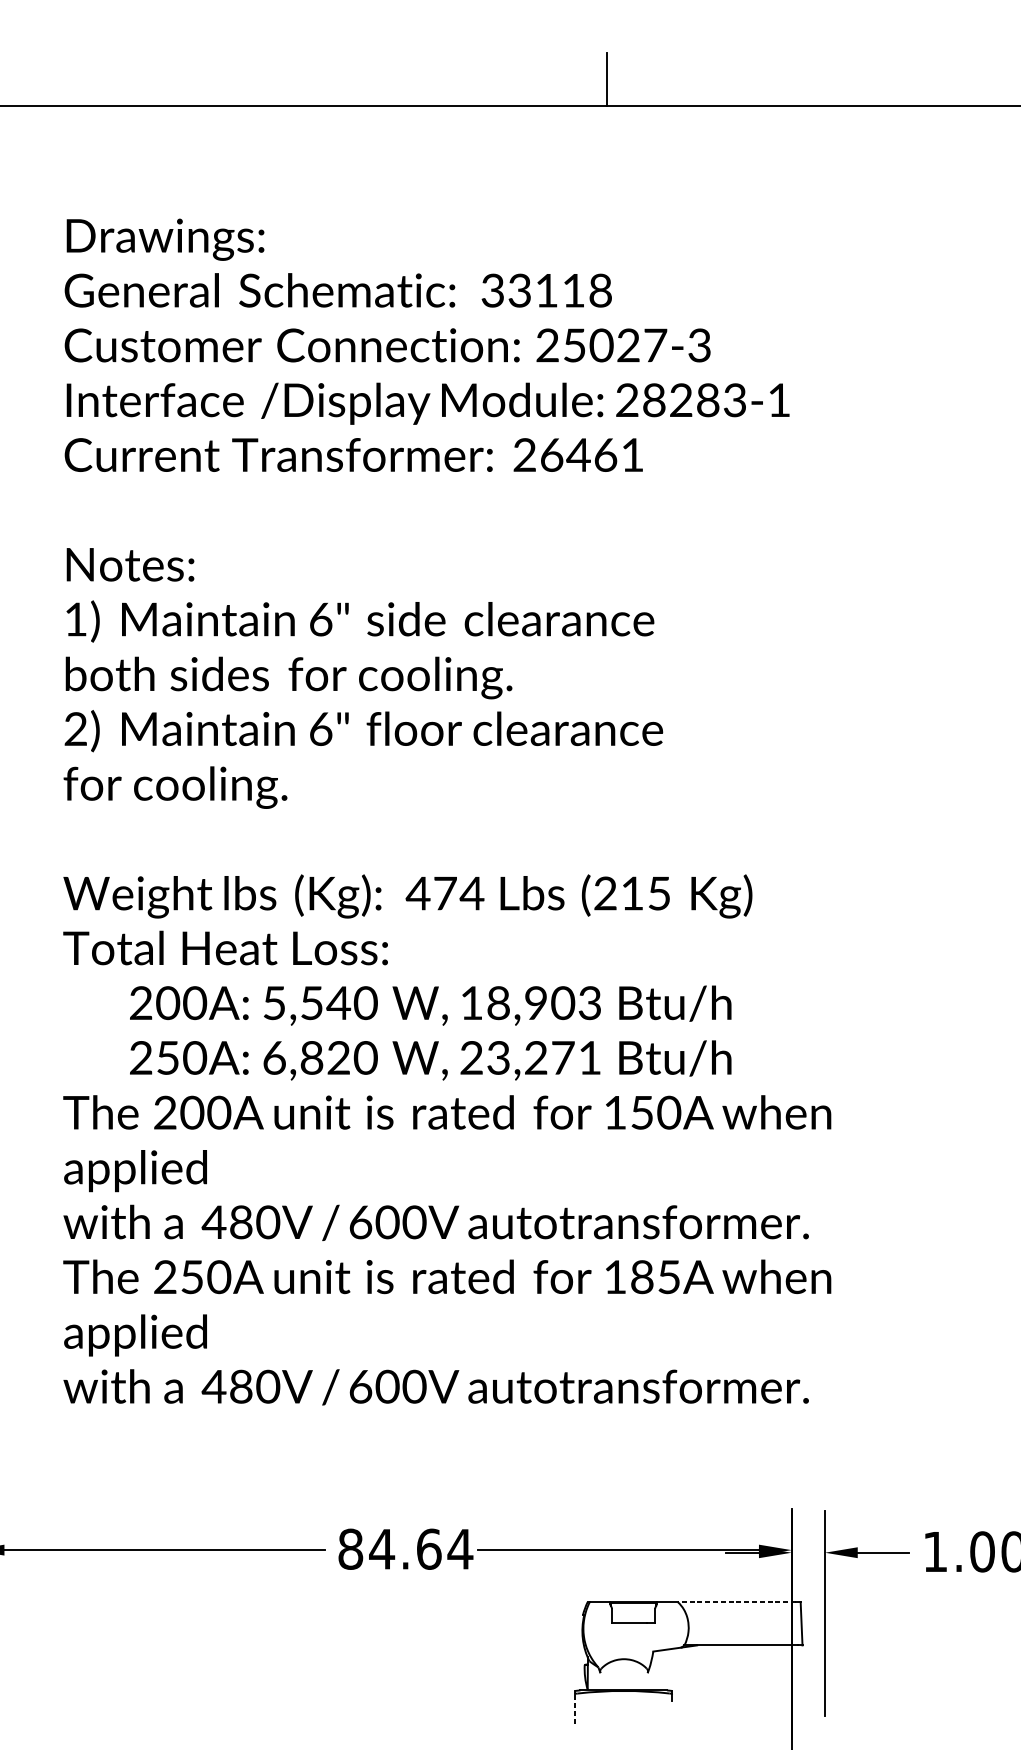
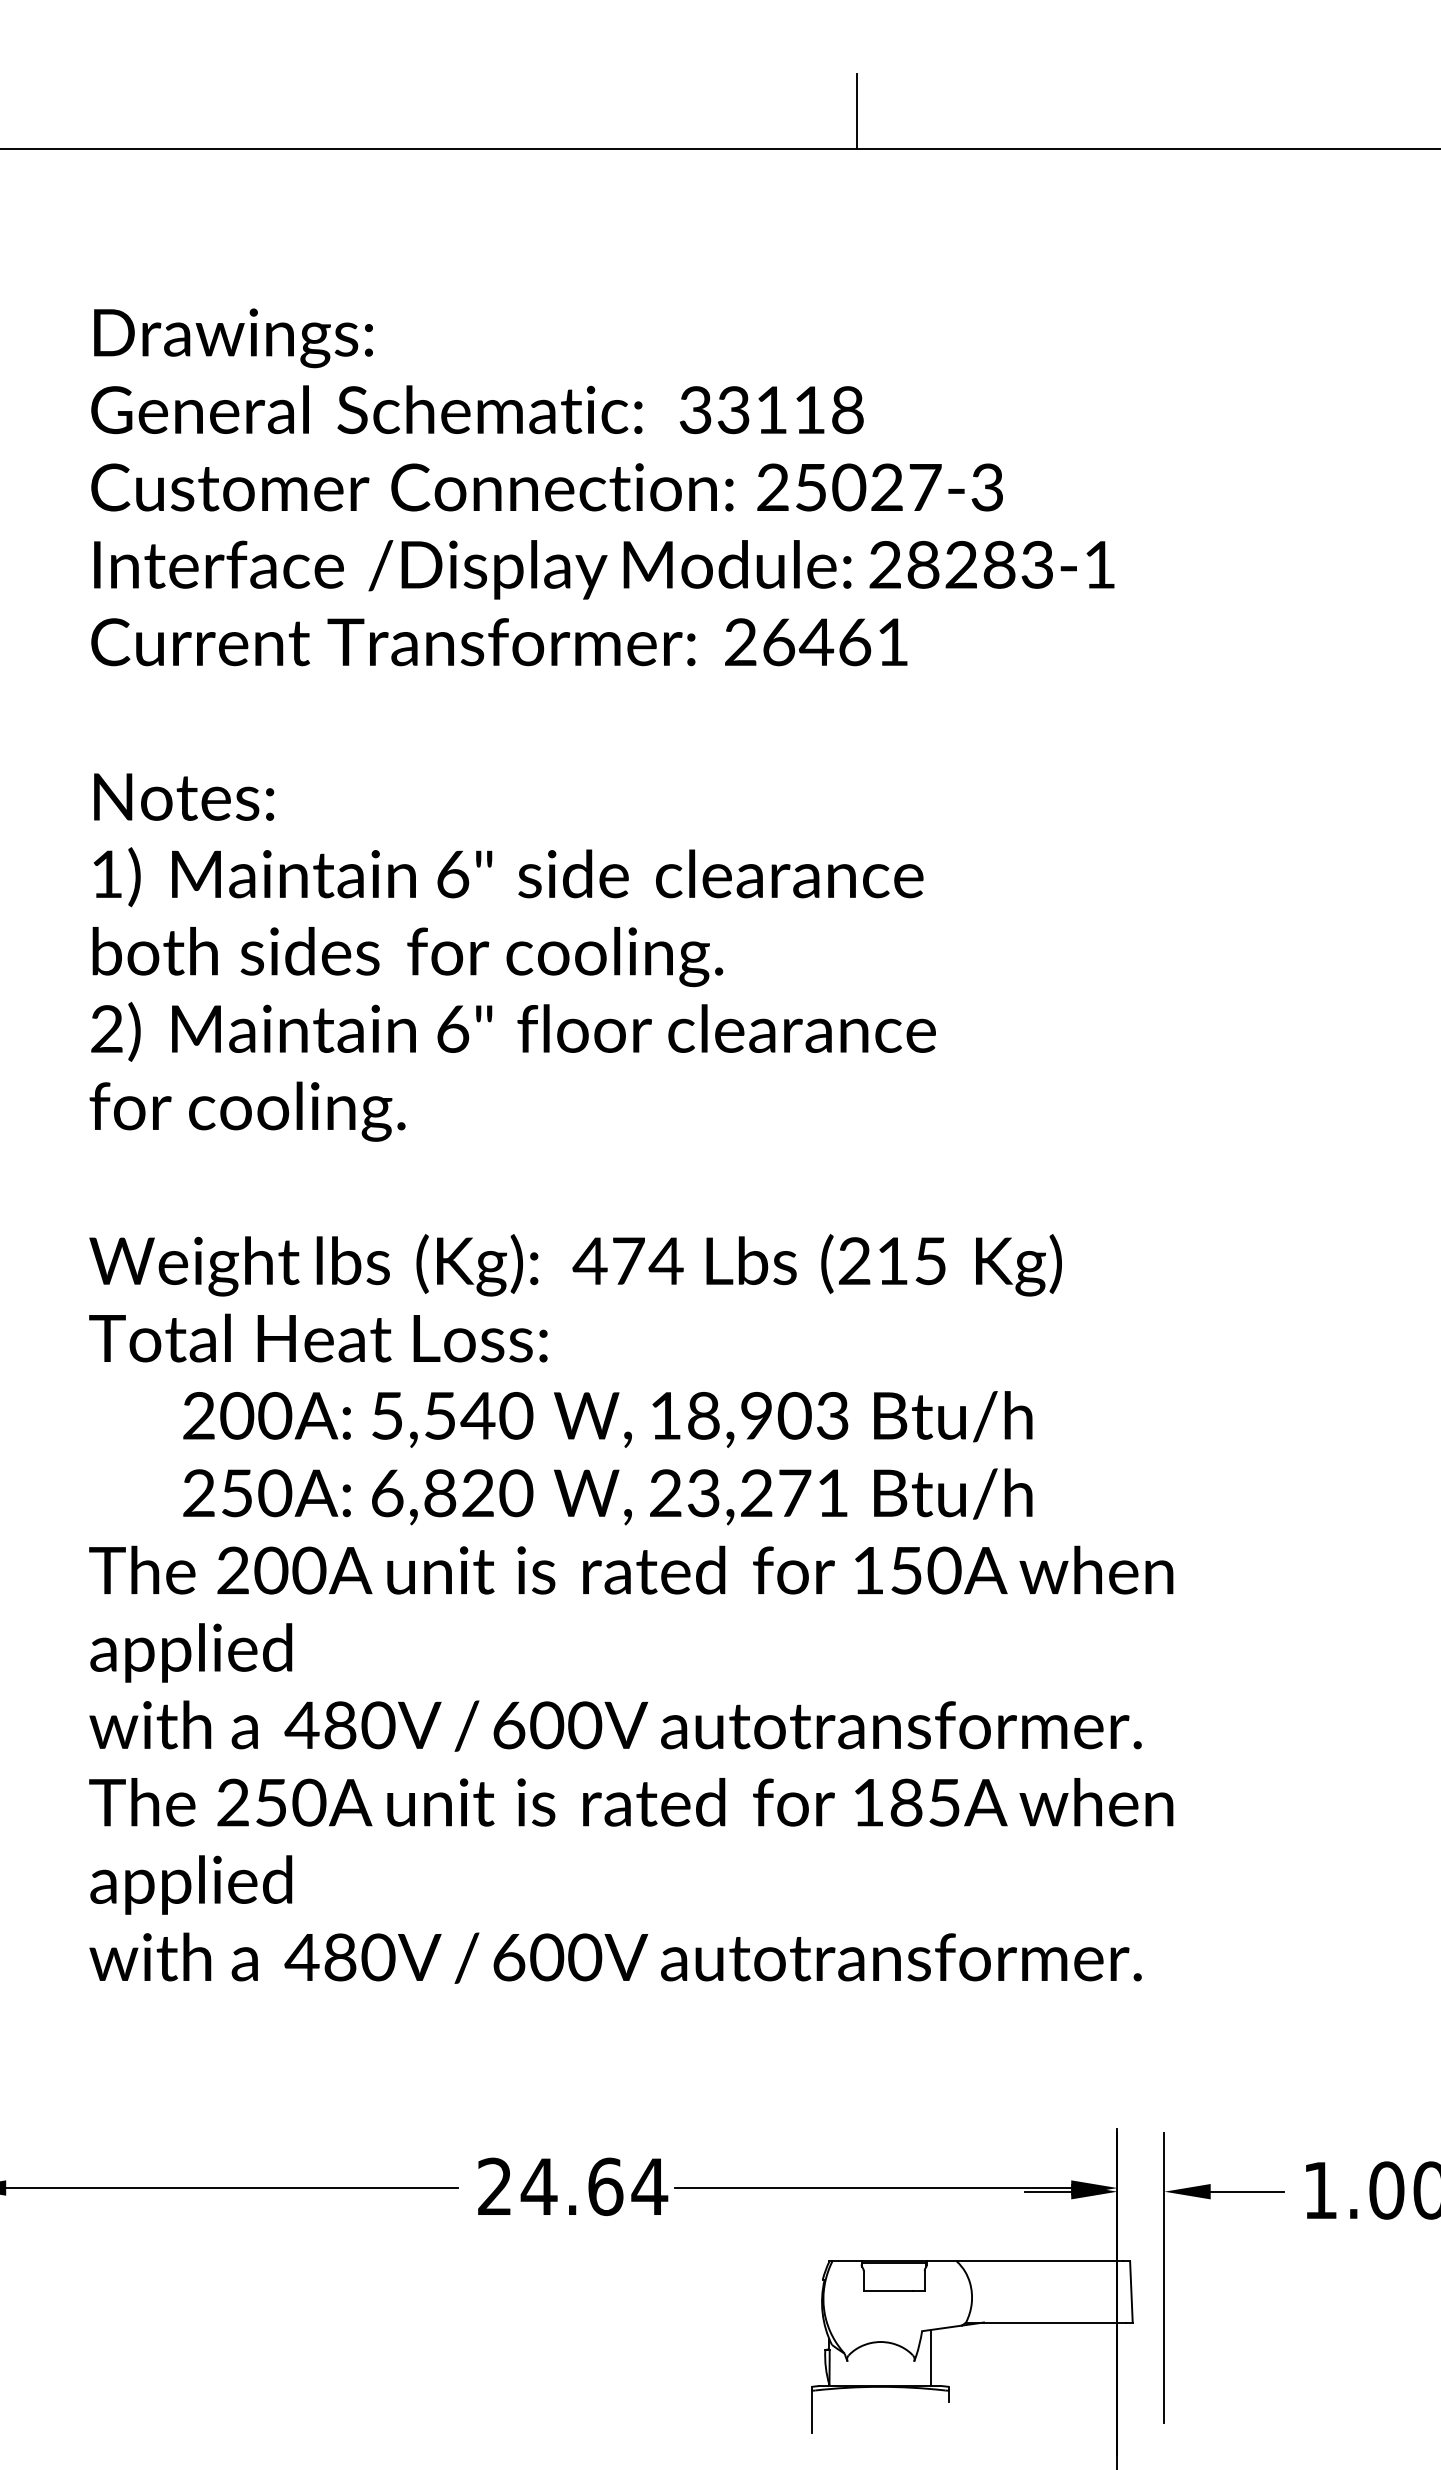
text: (350, 1549) -> (494, 2186), 84.64 -> 24.64
line: (736, 1602) -> (1039, 2261), dashed -> solid
line: (659, 1670) -> (931, 2357), added
line: (574, 1708) -> (811, 2411), dashed -> solid

